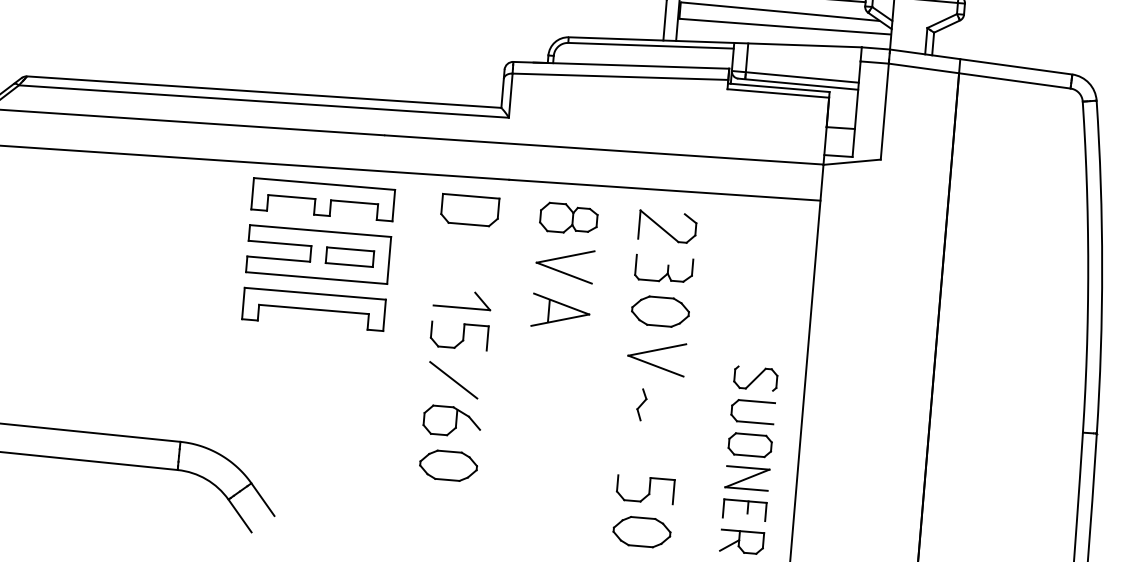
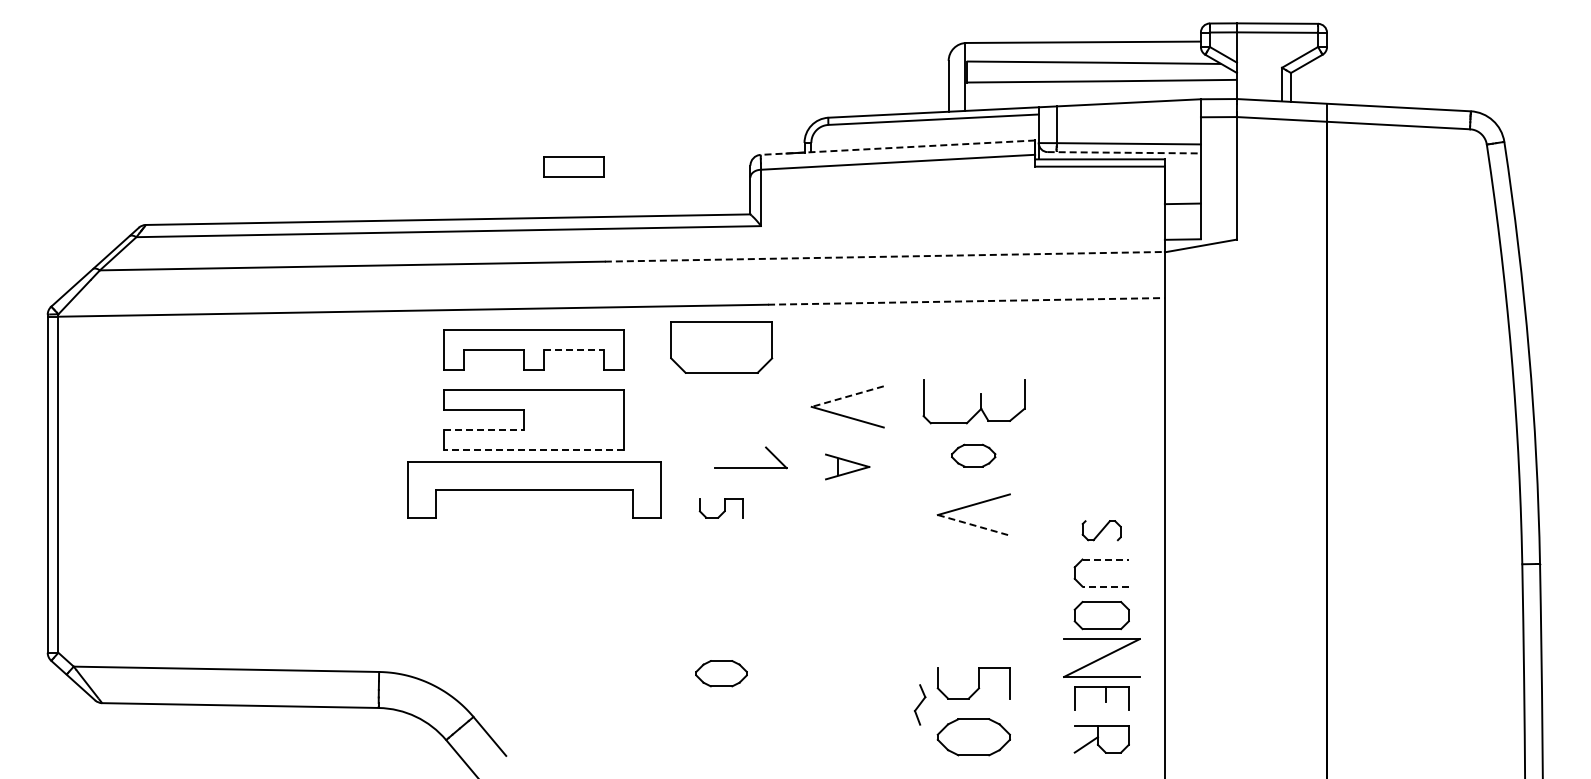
line: (620, 65) -> (897, 147), solid -> dashed
line: (798, 84) -> (1124, 152), solid -> dashed
line: (604, 149) -> (885, 256), solid -> dashed
line: (664, 190) -> (966, 301), solid -> dashed
line: (354, 202) -> (574, 349), solid -> dashed
part: (469, 210) -> (721, 347), size x1.4
part: (568, 218) -> (847, 347), removed
part: (667, 226) -> (973, 347), removed
part: (349, 256) -> (573, 166), moved
line: (565, 256) -> (847, 396), solid -> dashed
line: (278, 258) -> (484, 429), solid -> dashed
part: (663, 269) -> (973, 401), size x1.4
line: (316, 277) -> (533, 449), solid -> dashed
part: (461, 307) -> (750, 467), moved
part: (313, 309) -> (533, 489), size x1.4
part: (560, 311) -> (847, 466), size x0.6
part: (660, 311) -> (973, 455), size x0.6
part: (459, 336) -> (721, 508), size x0.6
line: (656, 366) -> (974, 525), solid -> dashed
part: (755, 378) -> (1101, 530), size x0.7
line: (453, 380) -> (718, 564), removed
line: (757, 401) -> (1106, 559), solid -> dashed
part: (642, 404) -> (920, 704), moved
part: (452, 421) -> (721, 617), removed
line: (755, 422) -> (1105, 586), solid -> dashed
part: (448, 465) -> (721, 673), size x0.7
part: (747, 478) -> (1101, 657), size x1.4

